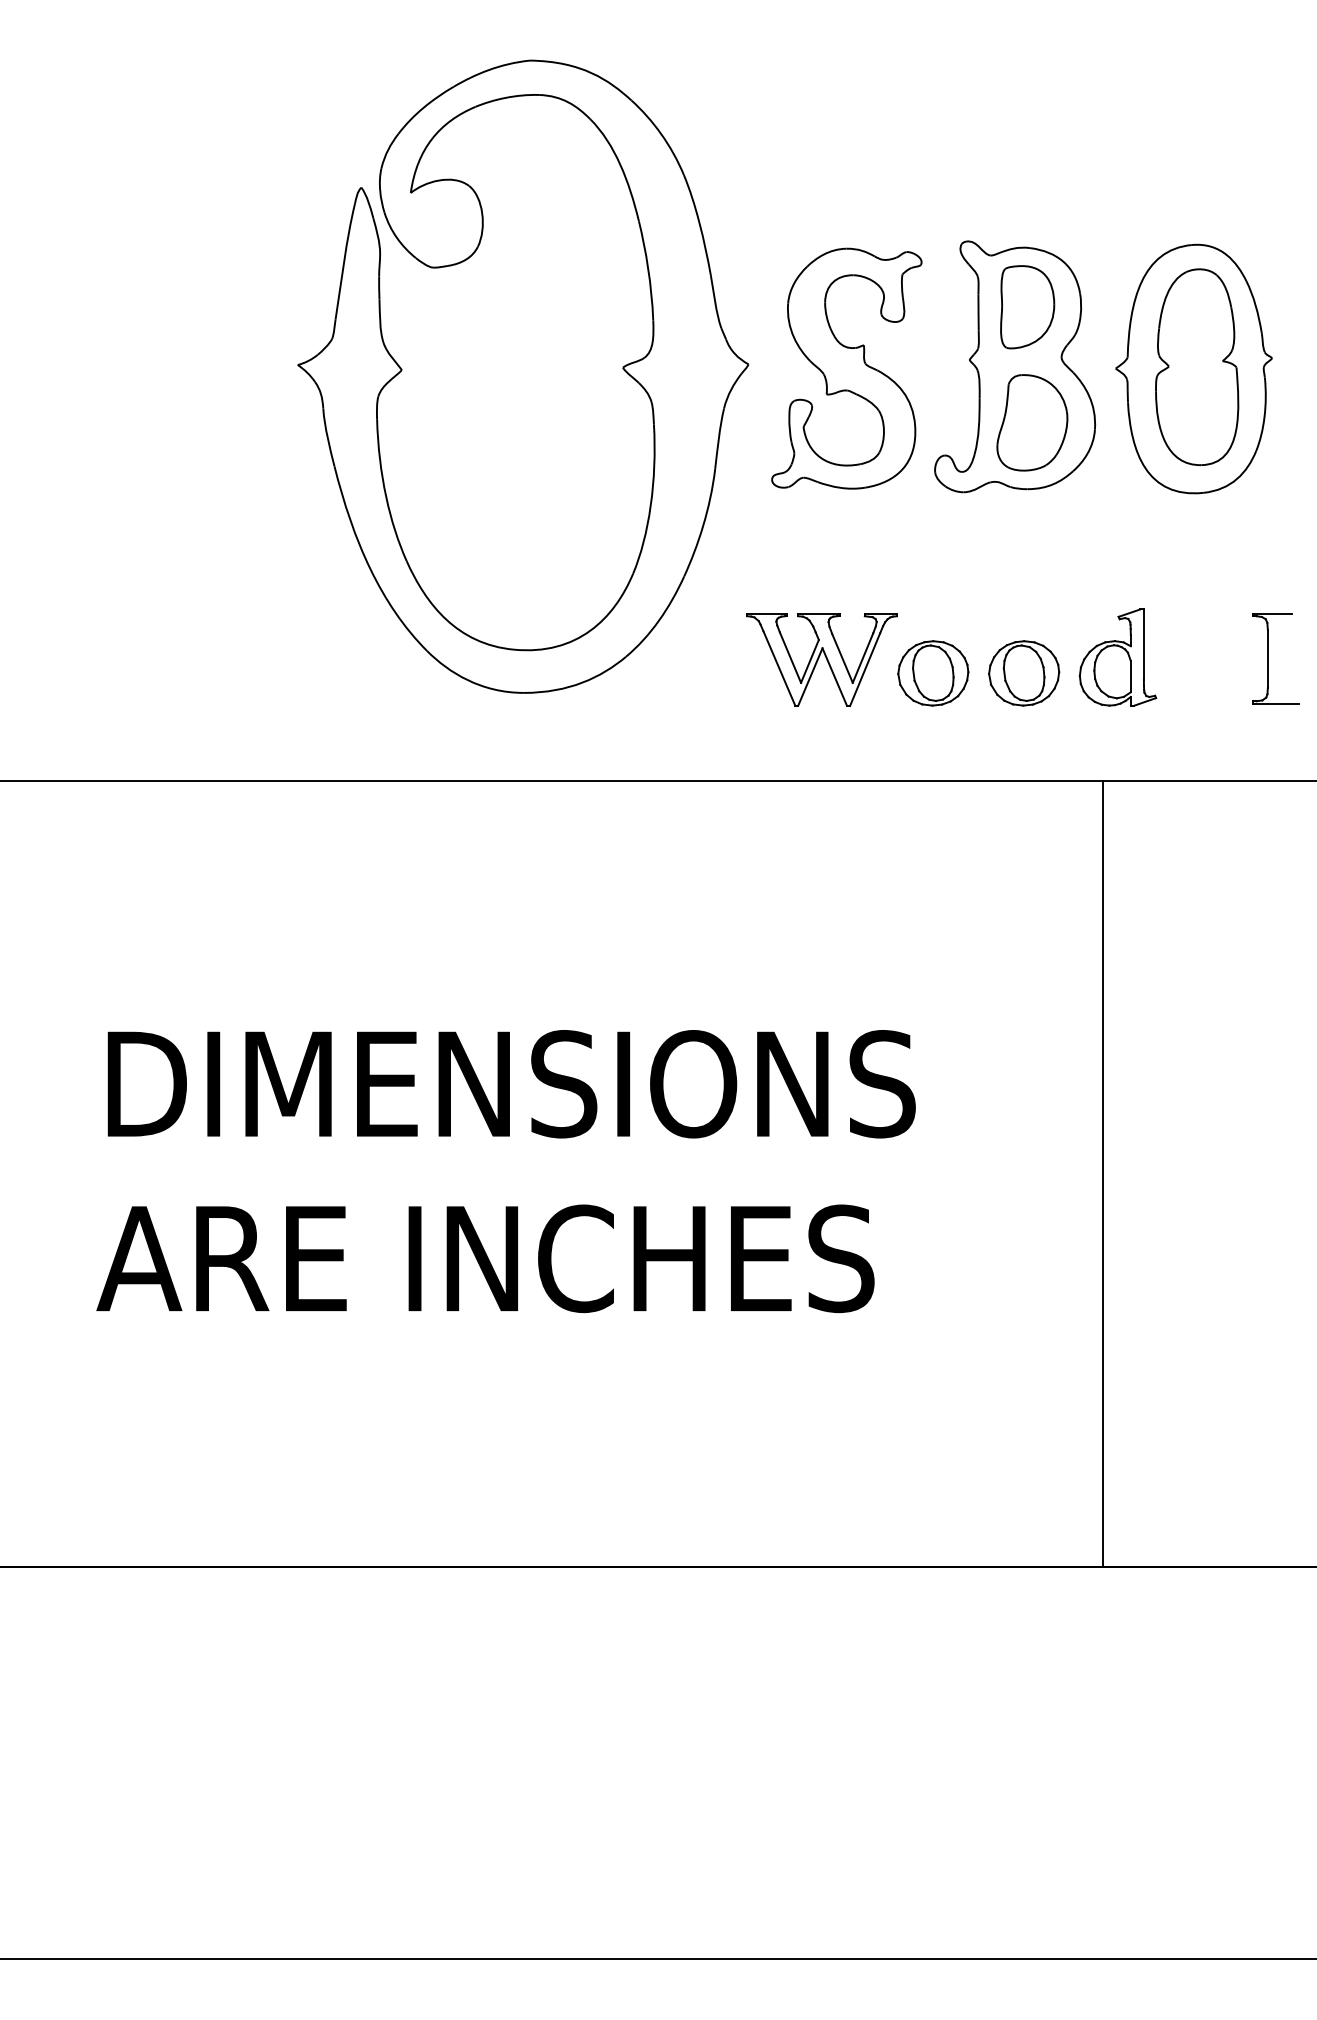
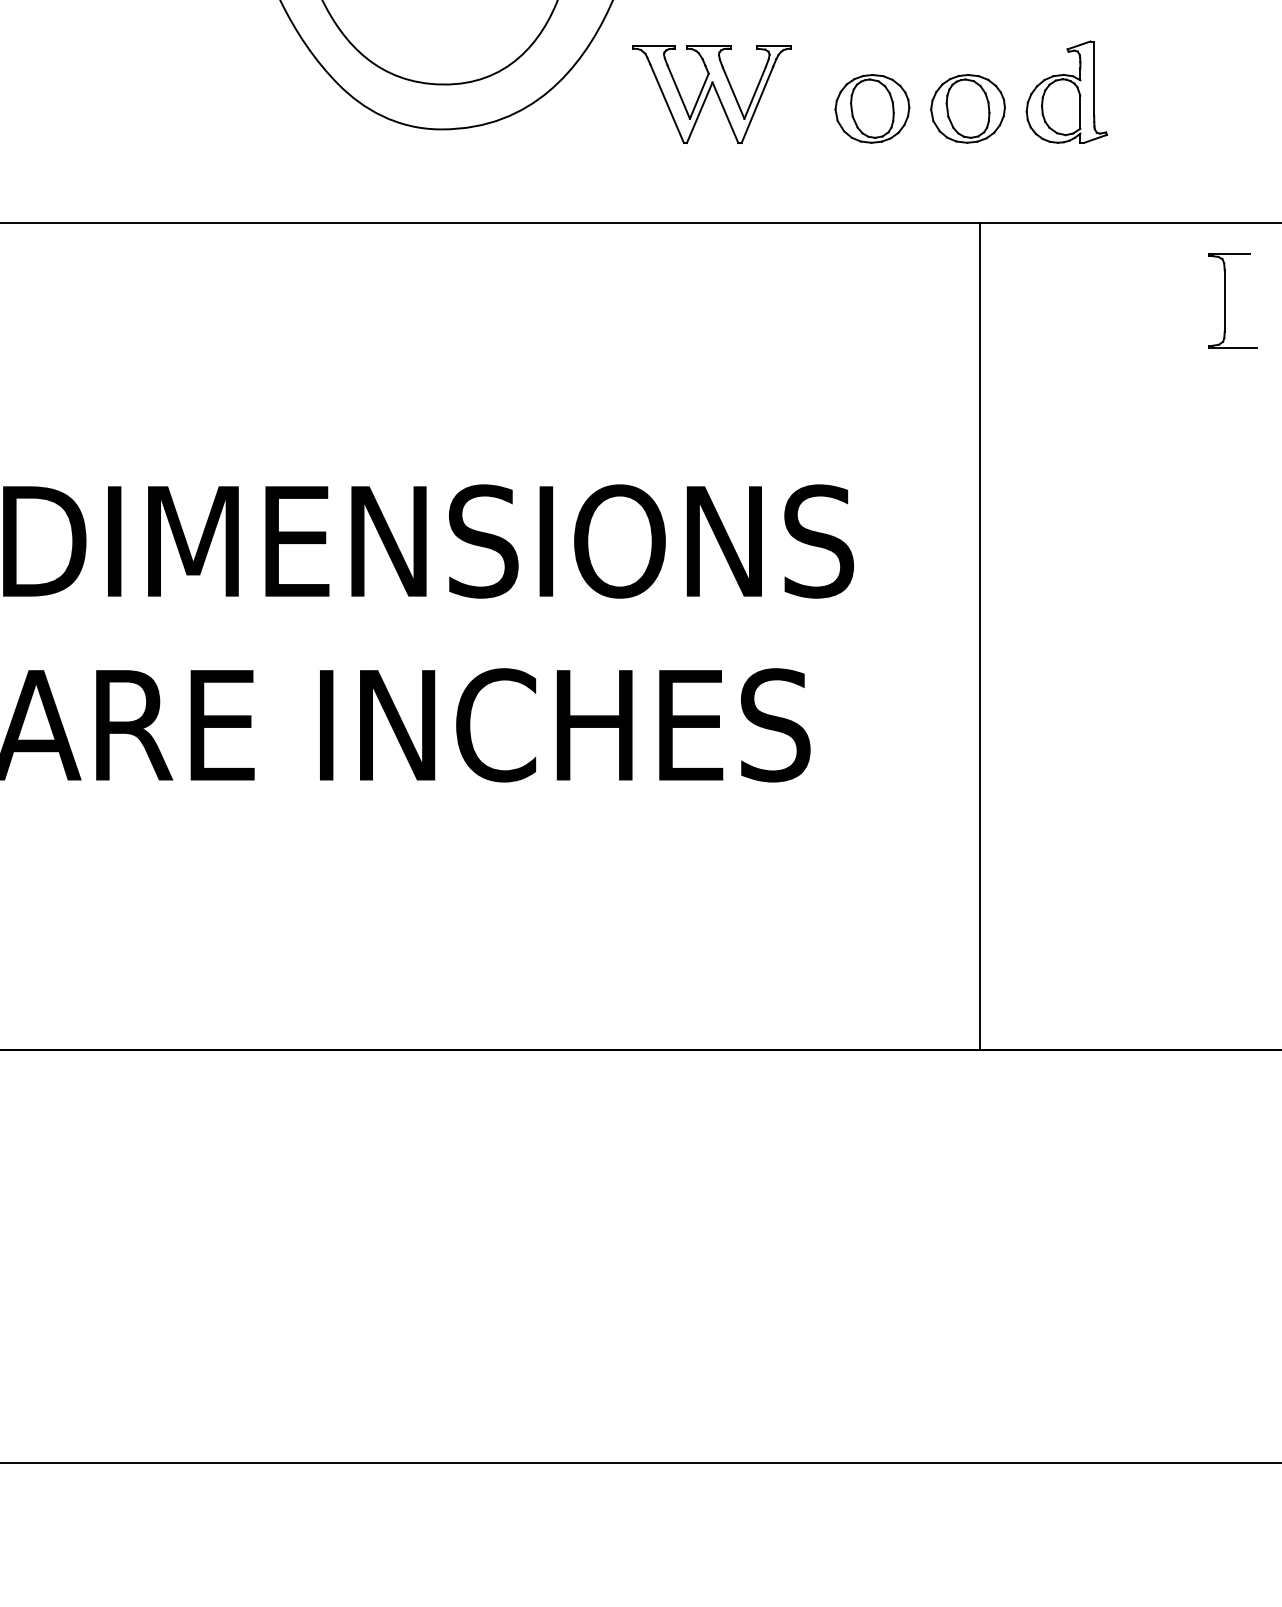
part: (1268, 658) -> (1225, 300), moved
part: (821, 659) -> (711, 94), moved
line: (1103, 1173) -> (980, 635), moved

